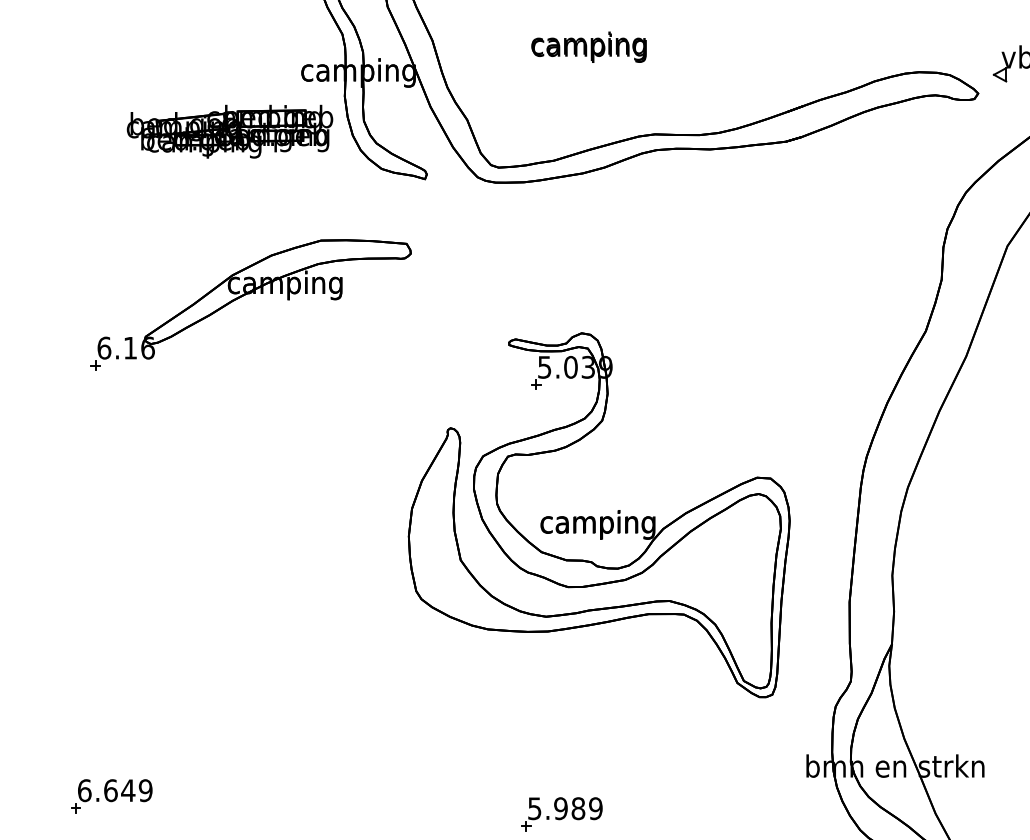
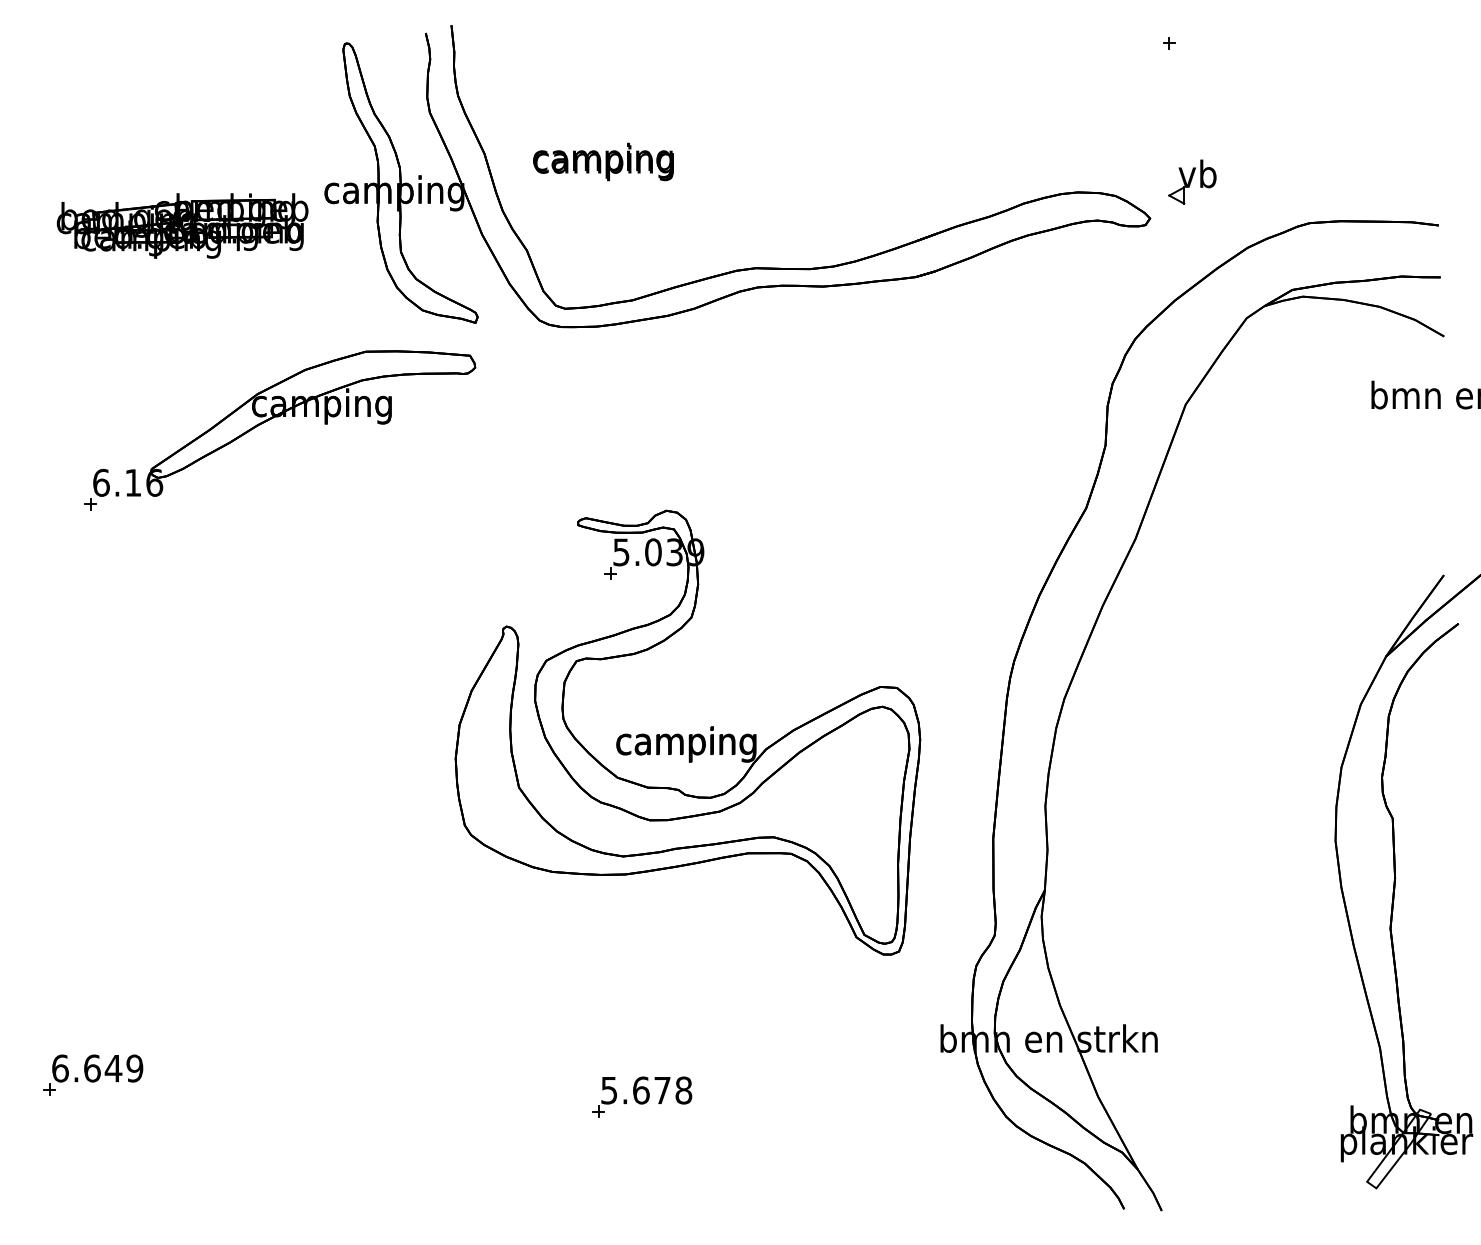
text: (589, 46) -> (603, 161), moved
part: (229, 131) -> (182, 225), moved
part: (249, 294) -> (278, 417), moved
text: (578, 808) -> (662, 1090), 5.989 -> 5.678

